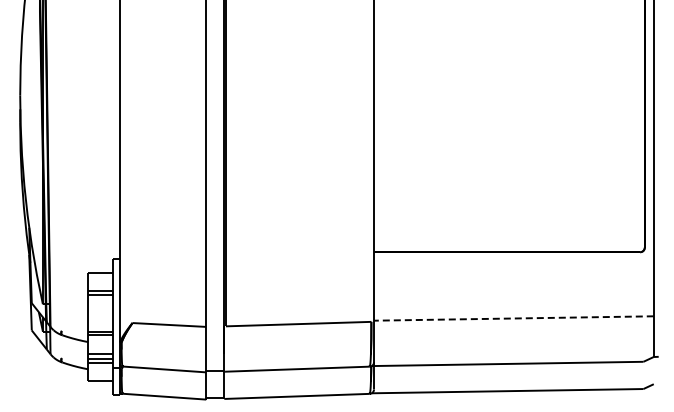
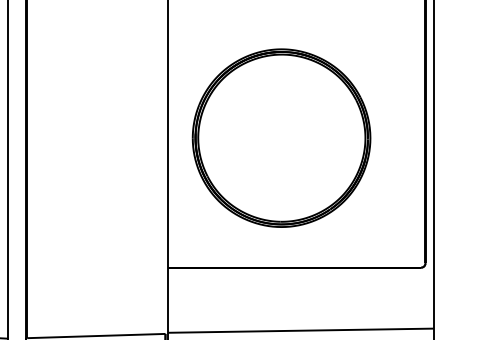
part: (493, 115) -> (281, 137), added
line: (513, 318) -> (300, 330), dashed -> solid

